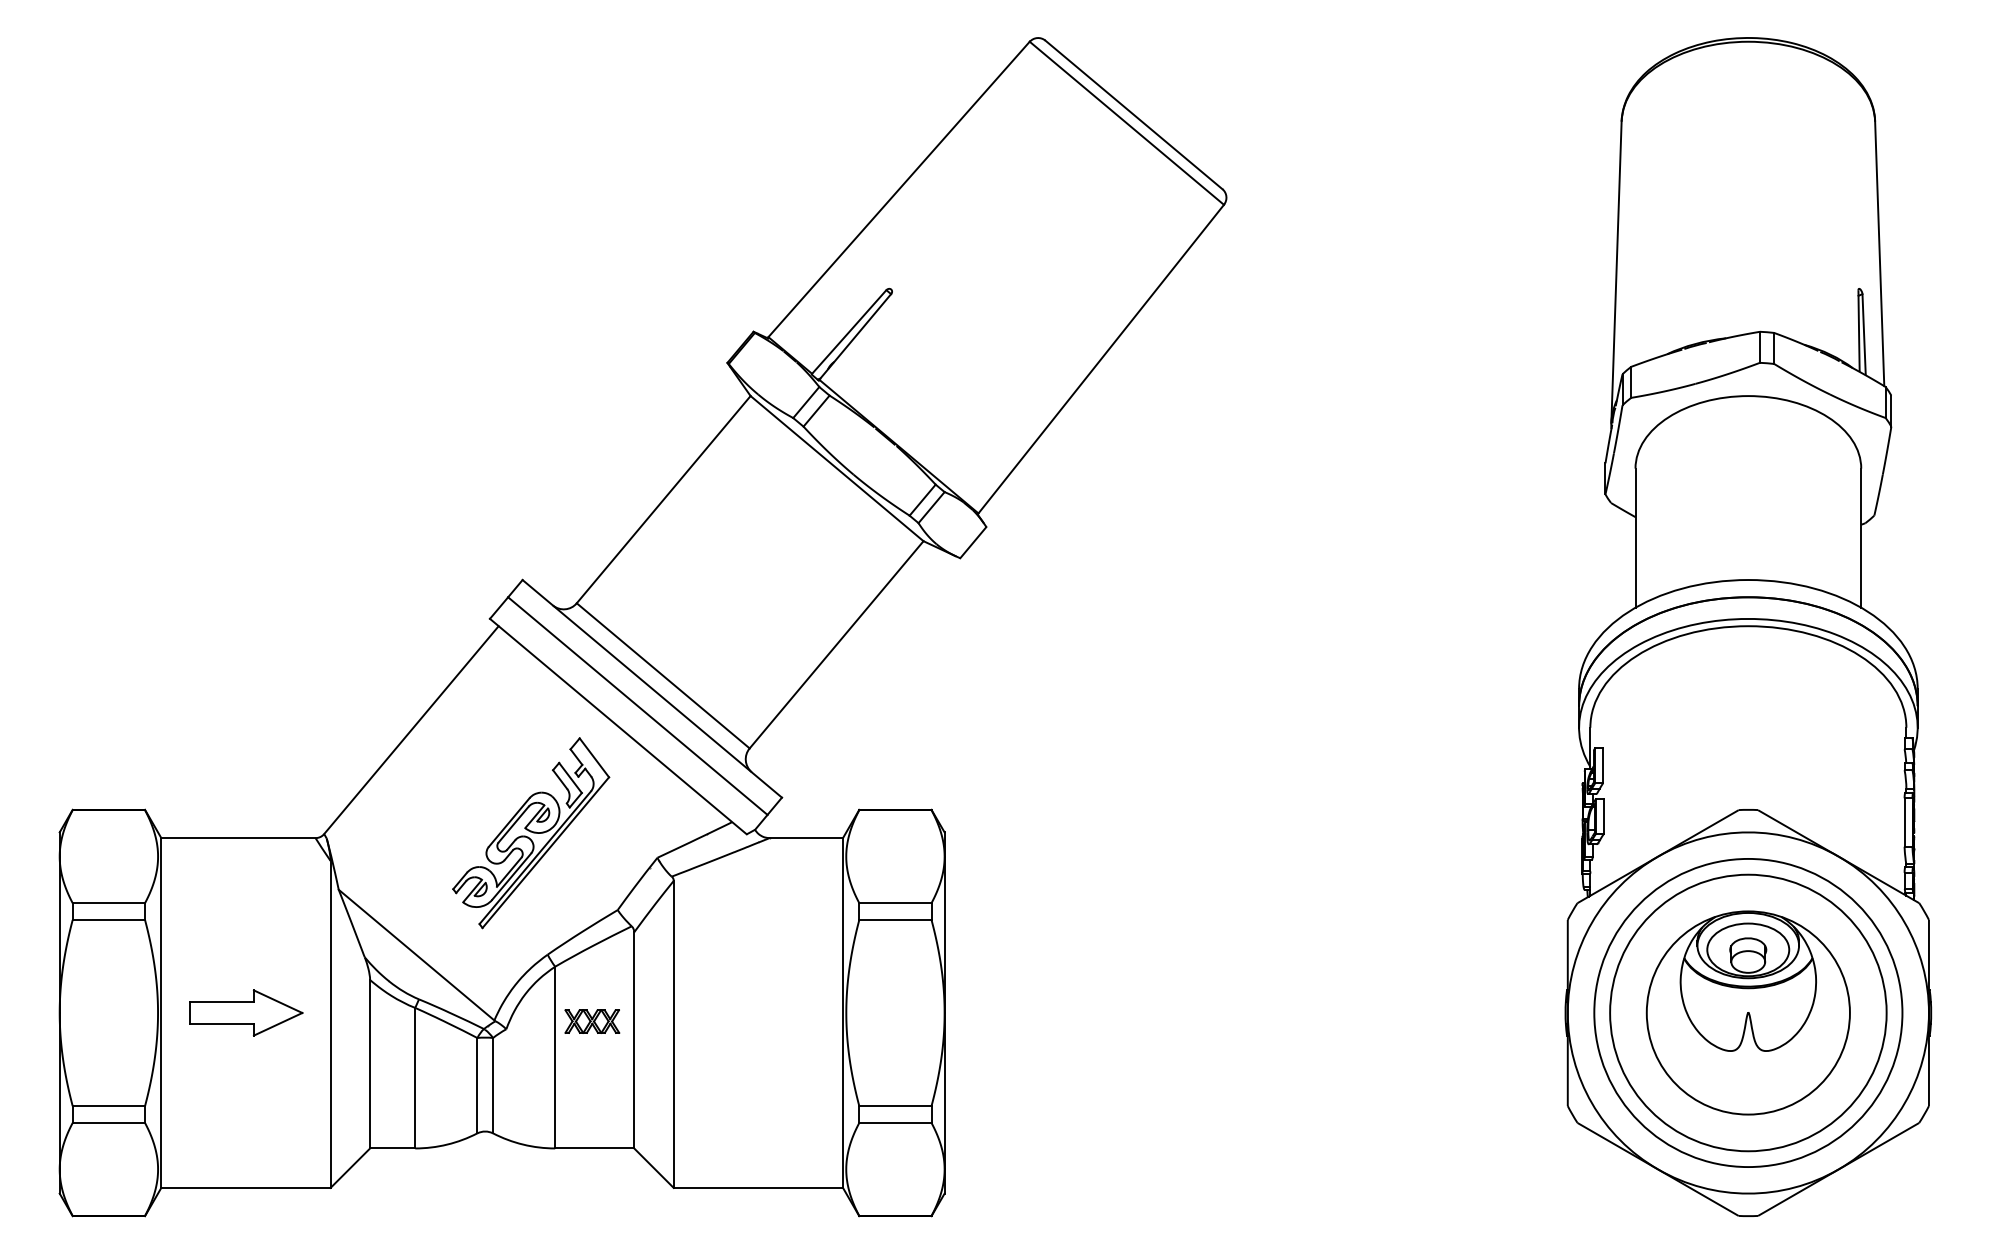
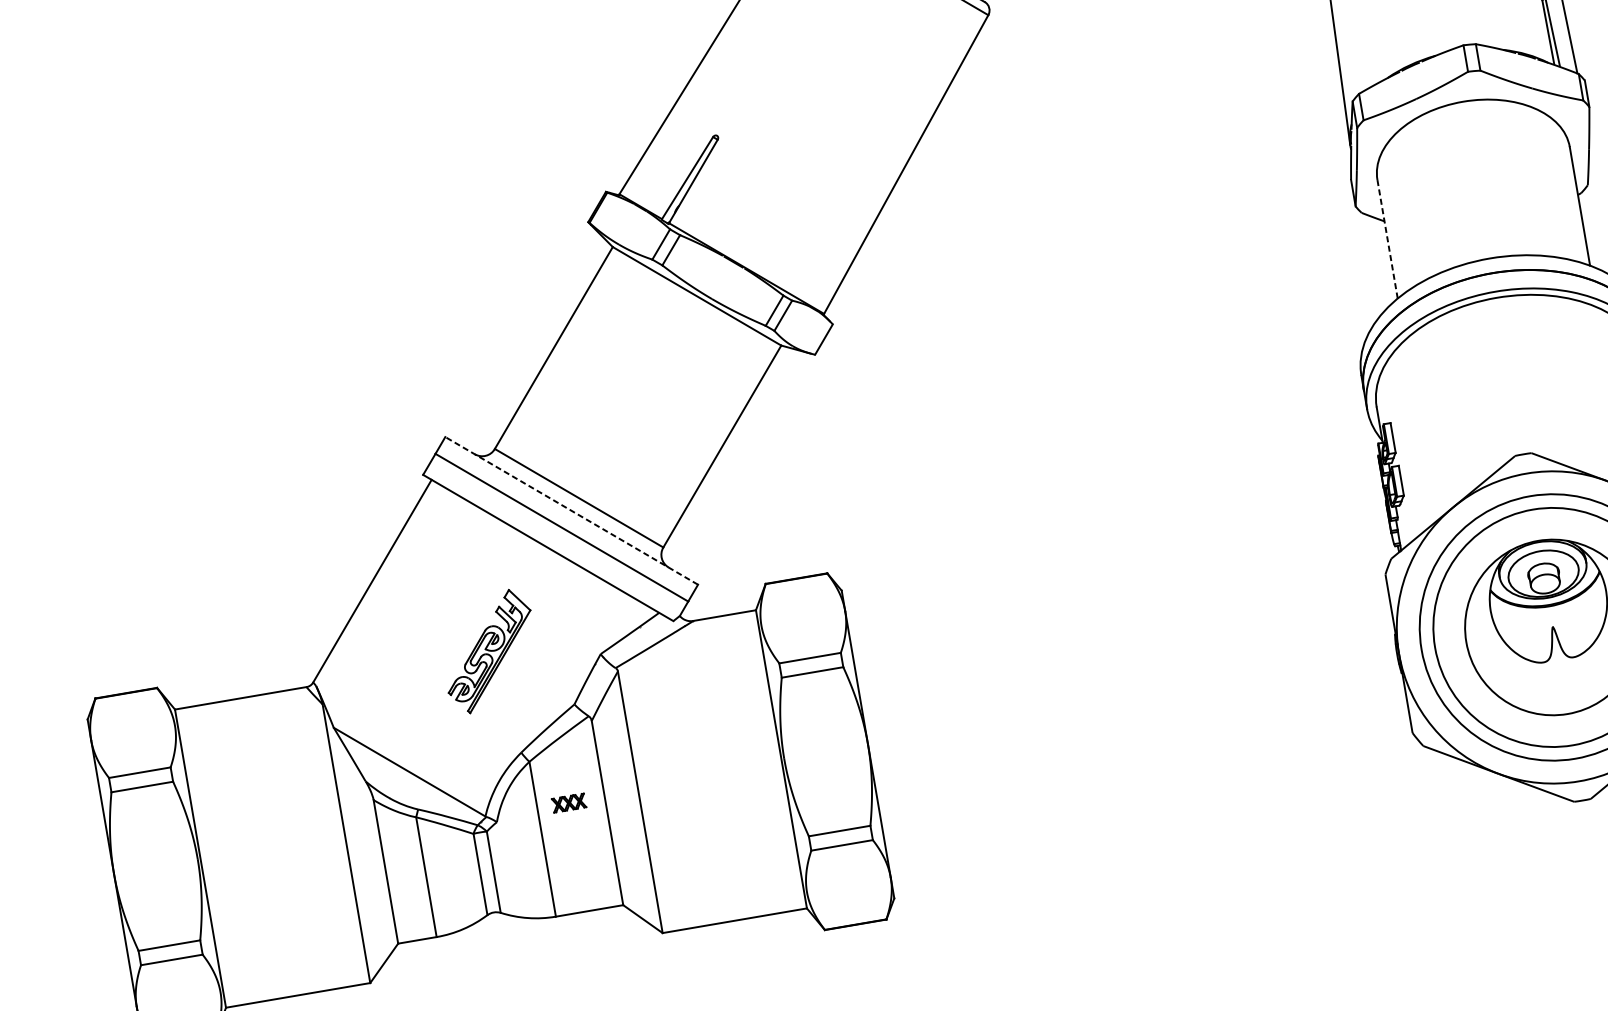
line: (1635, 538) -> (1387, 239), solid -> dashed
line: (651, 688) -> (570, 510), solid -> dashed
part: (531, 833) -> (489, 651), size x0.7
part: (246, 1012) -> (273, 845), removed
part: (592, 1021) -> (569, 803), size x0.7

